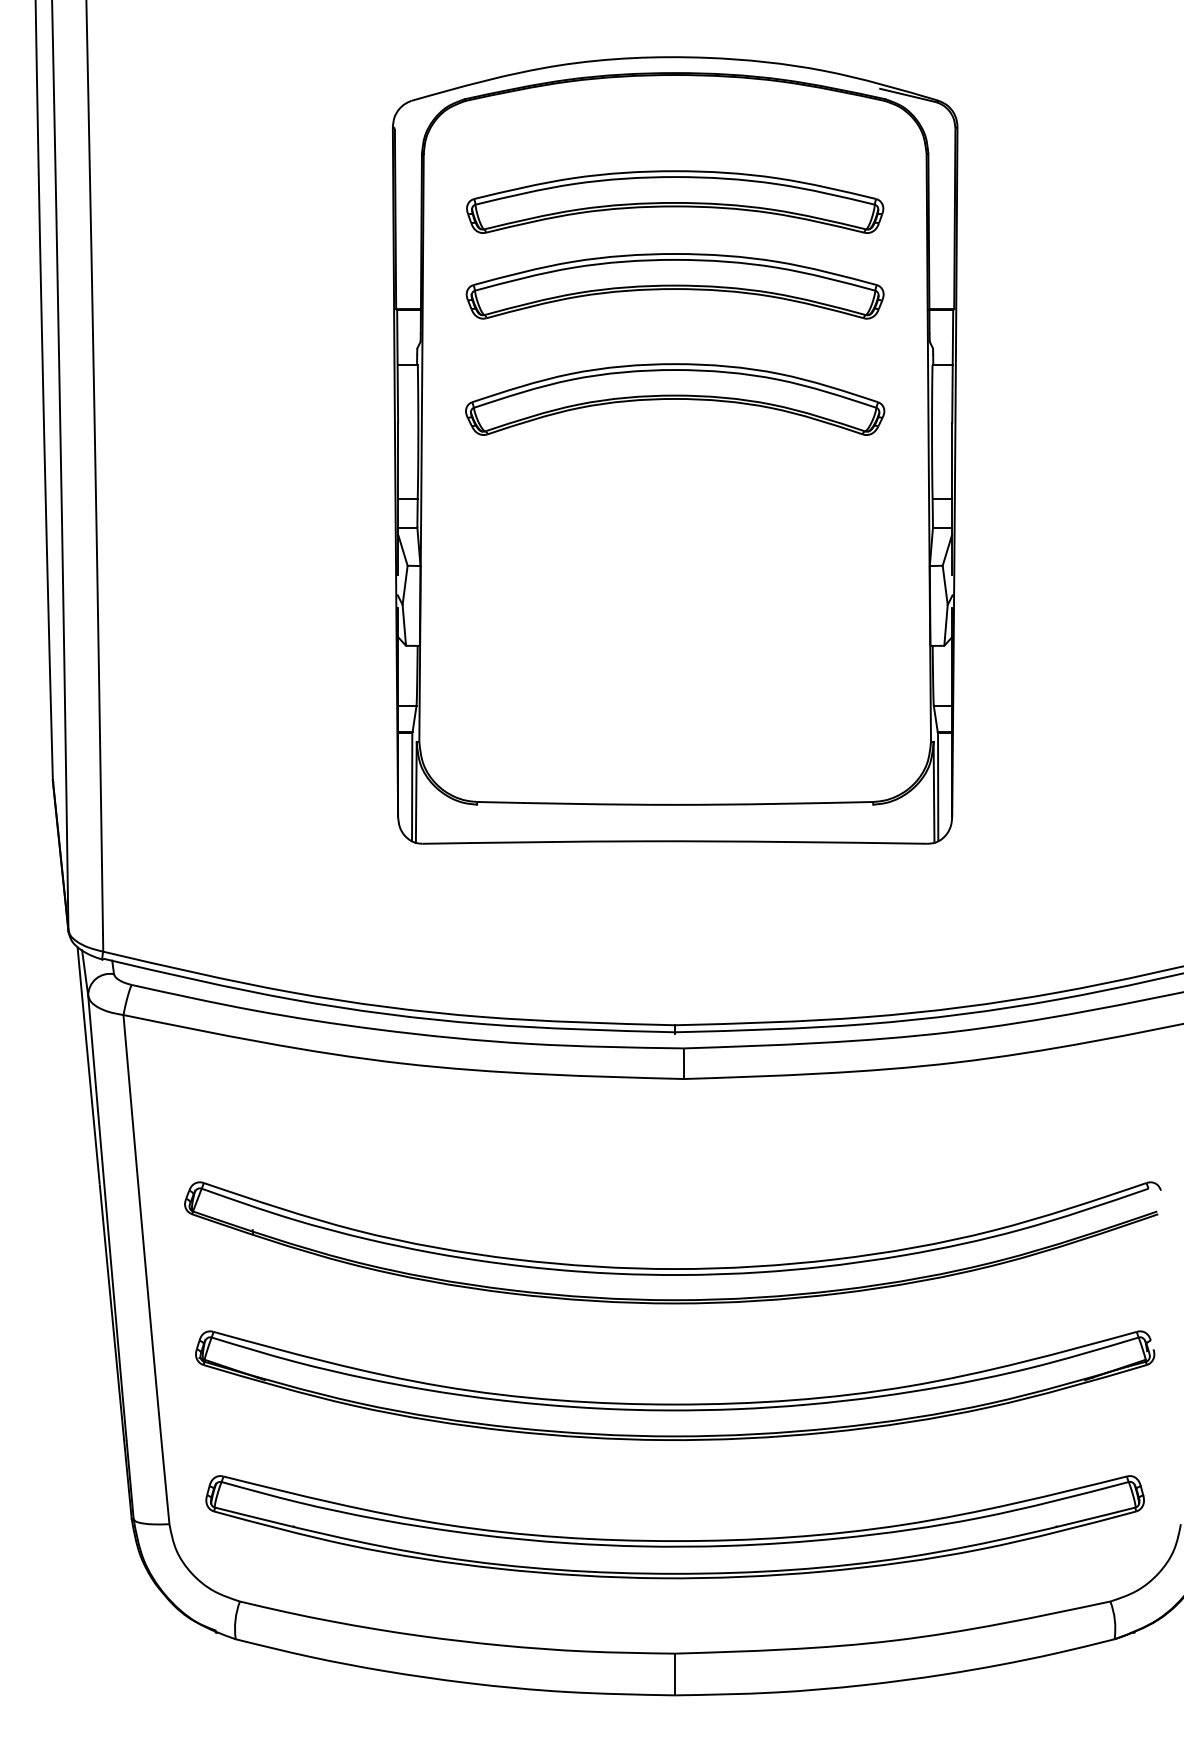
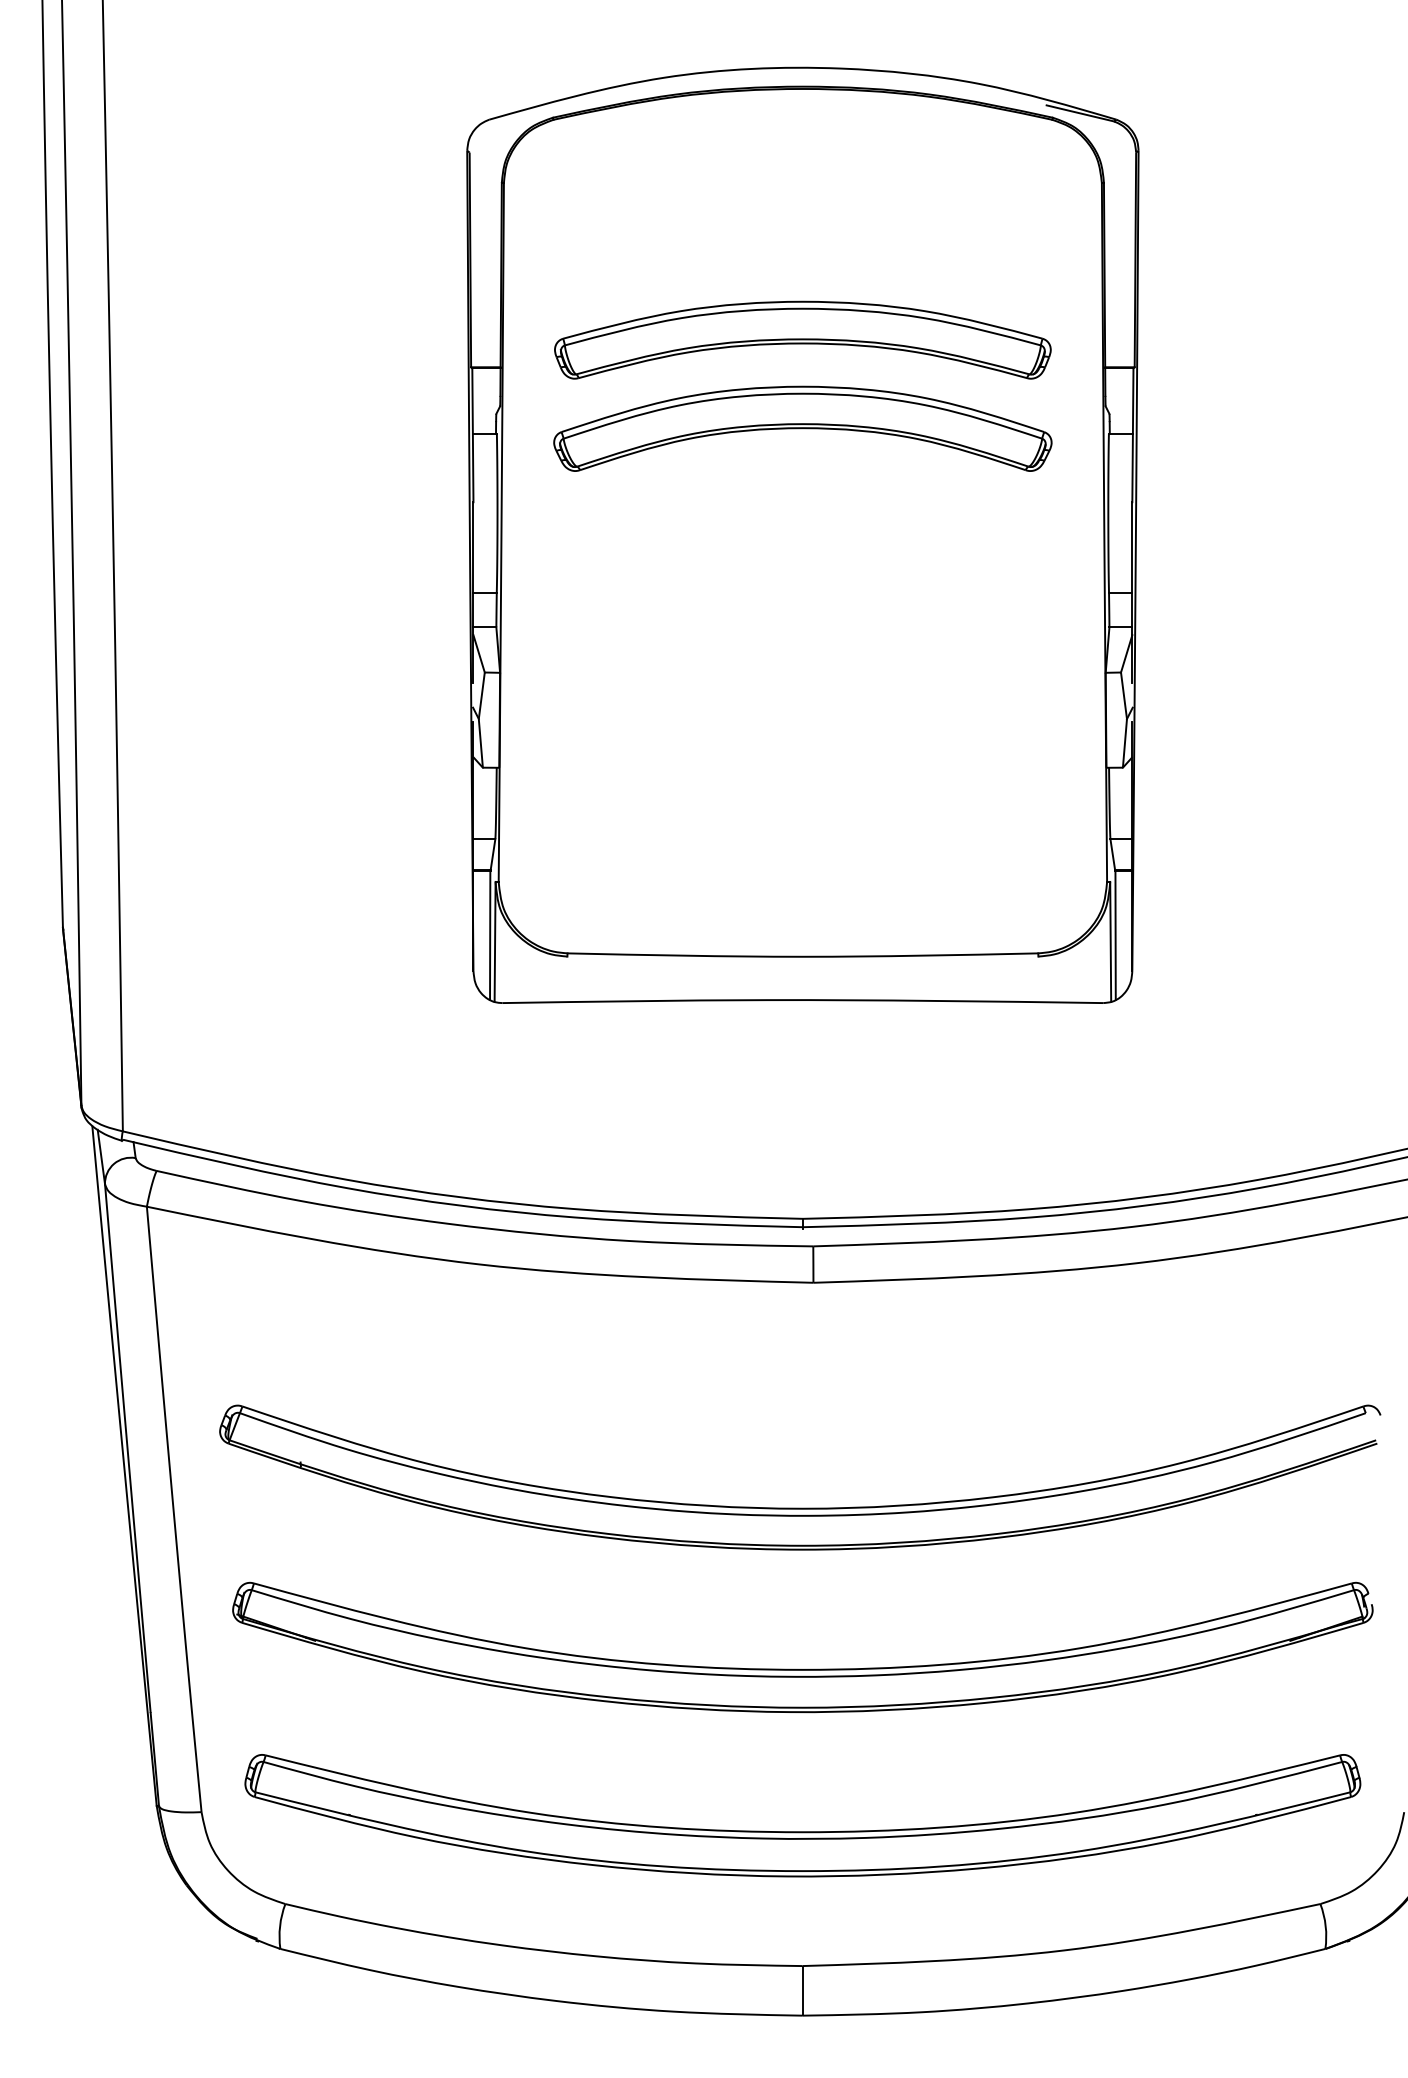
part: (674, 201) -> (802, 239), removed
part: (674, 399) -> (802, 428), moved

